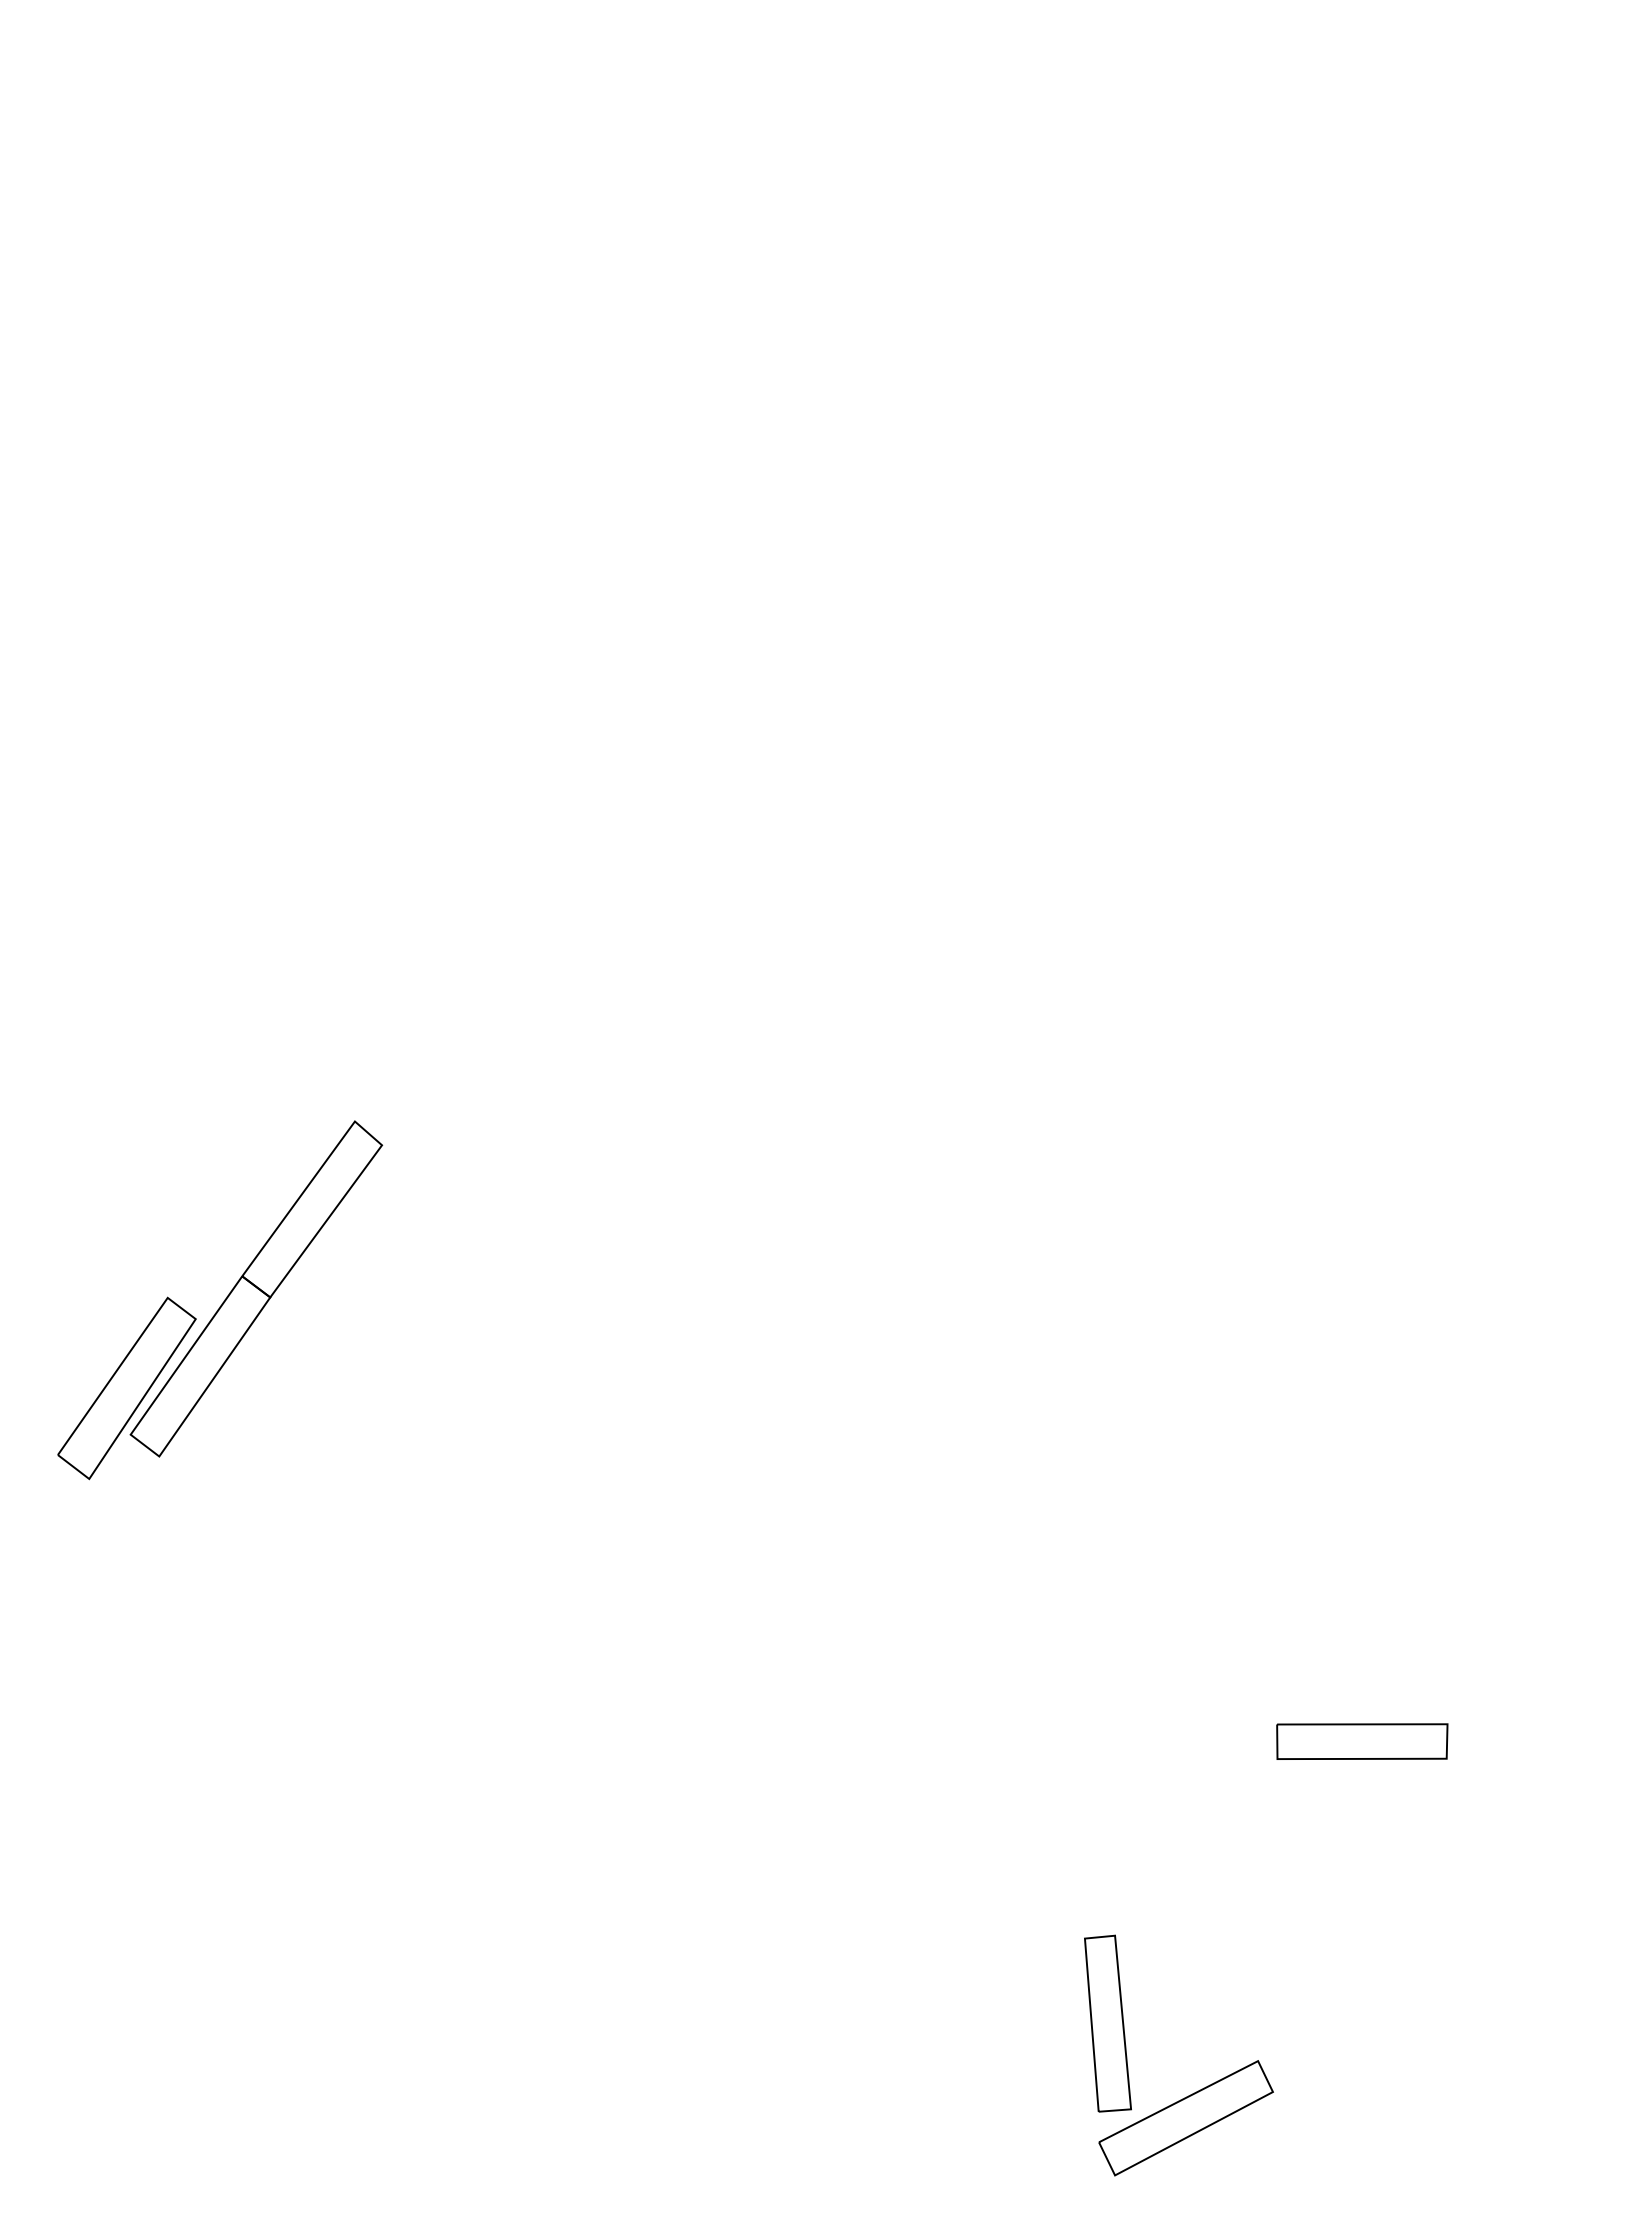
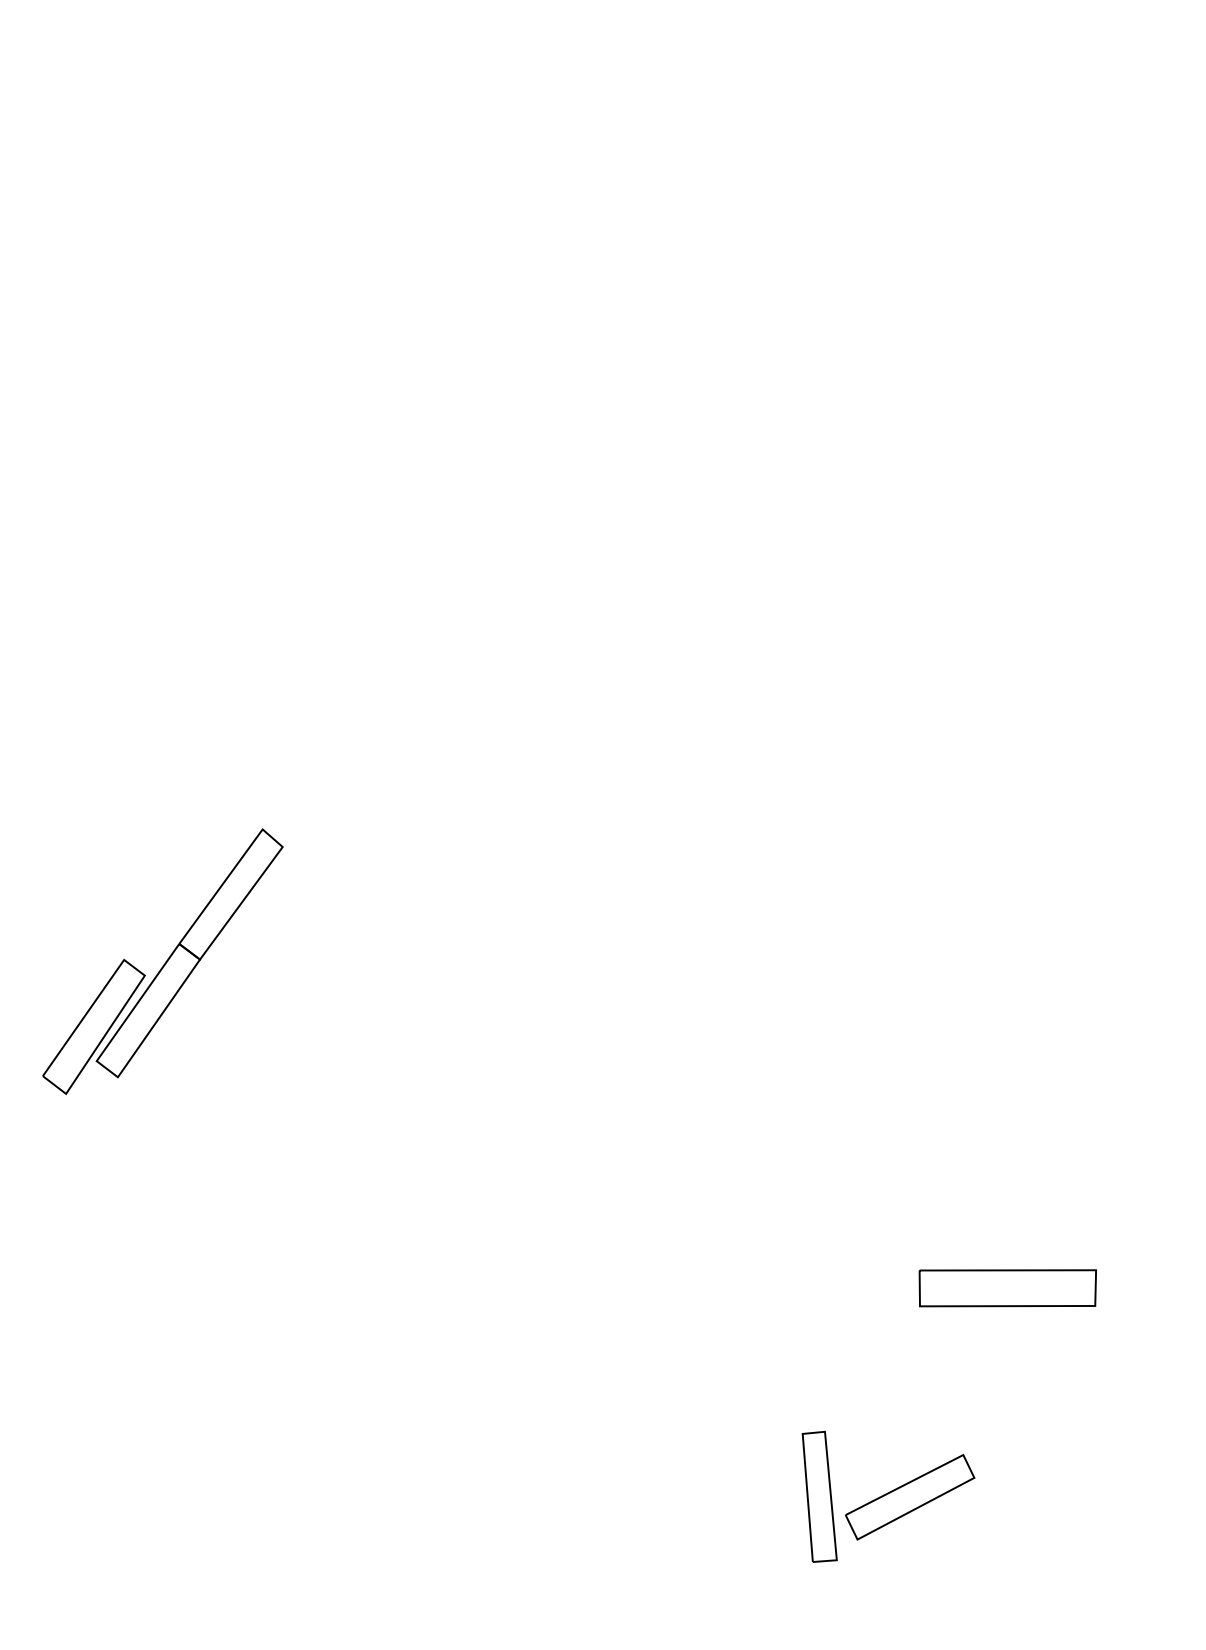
part: (1362, 1741) -> (1008, 1288), size x1.4
part: (1185, 2118) -> (909, 1497), moved

